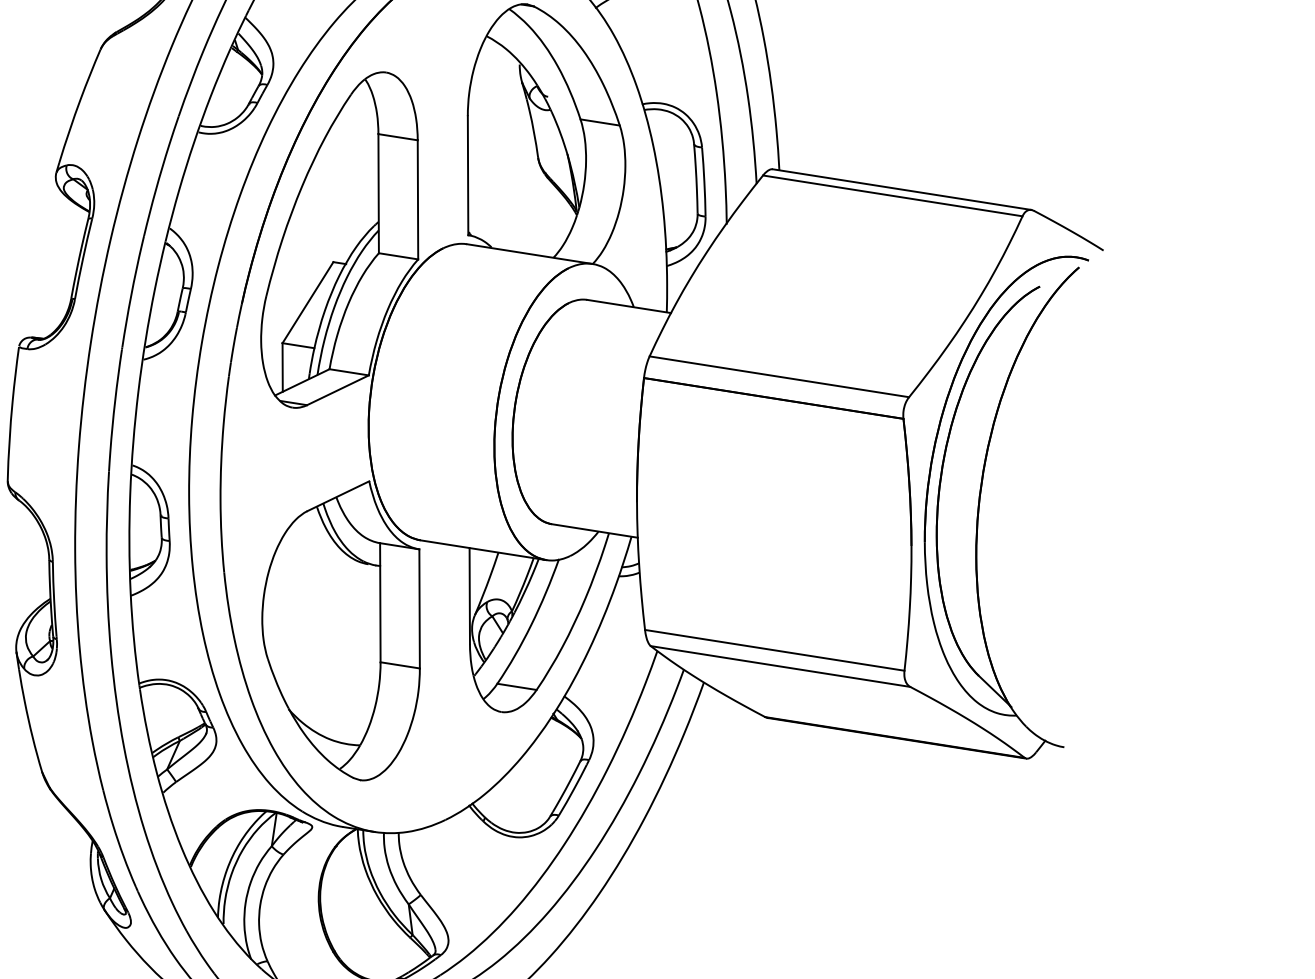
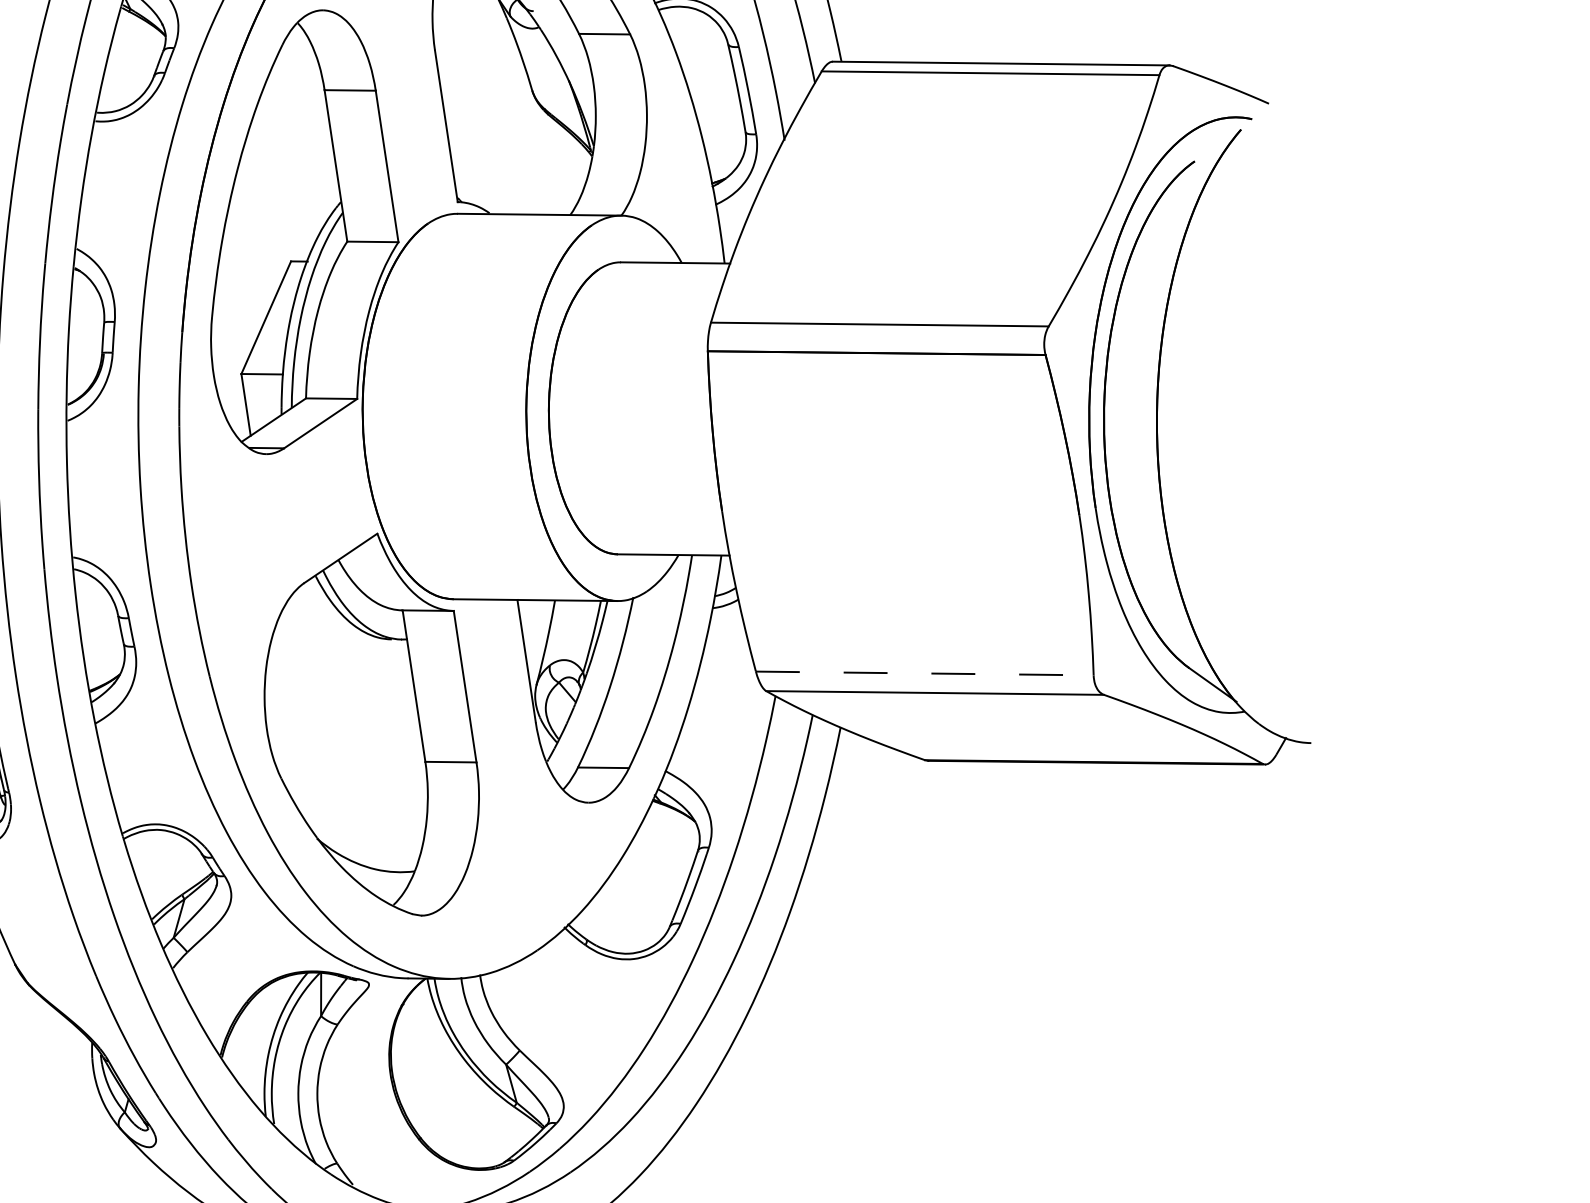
line: (775, 650) -> (925, 673), solid -> dashed

